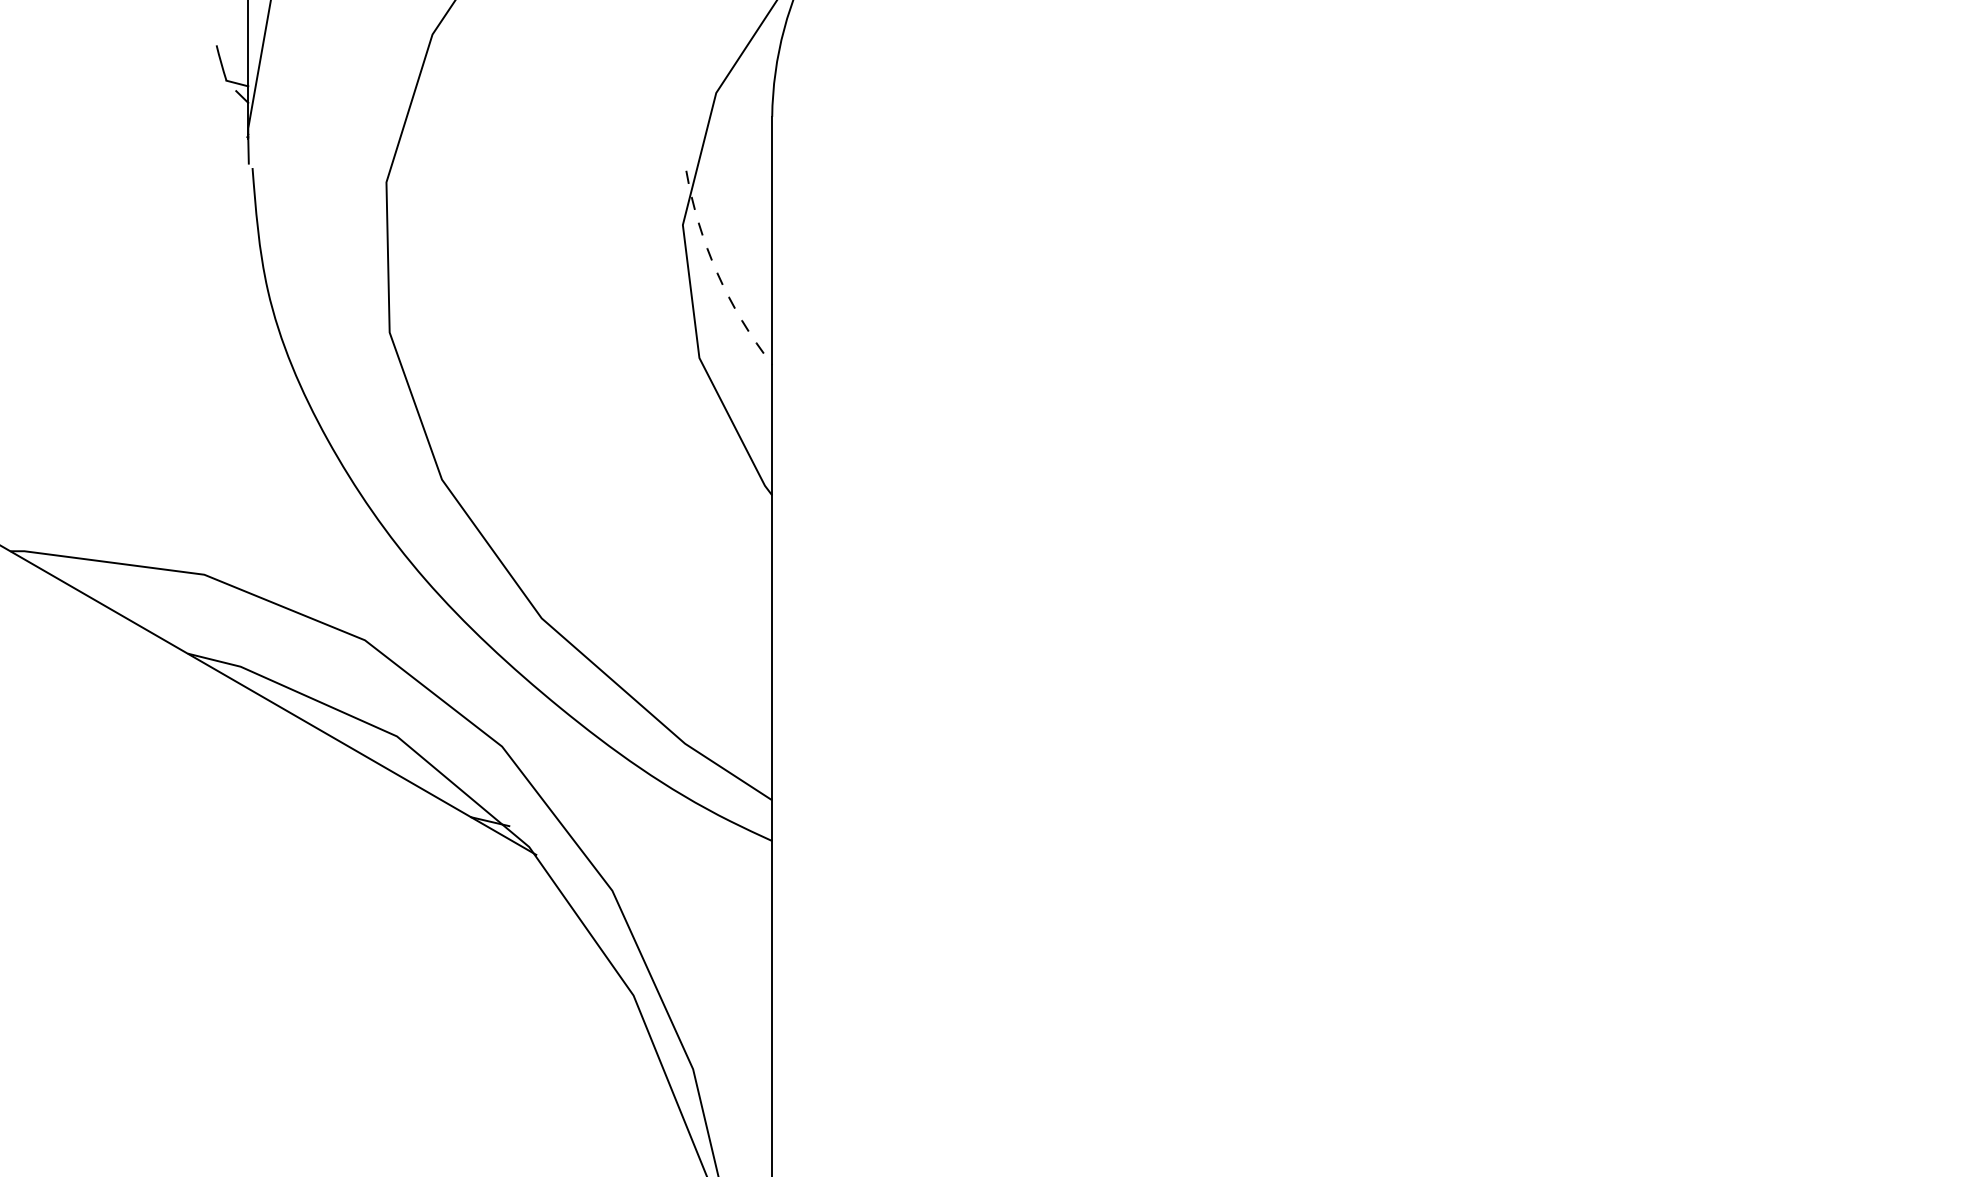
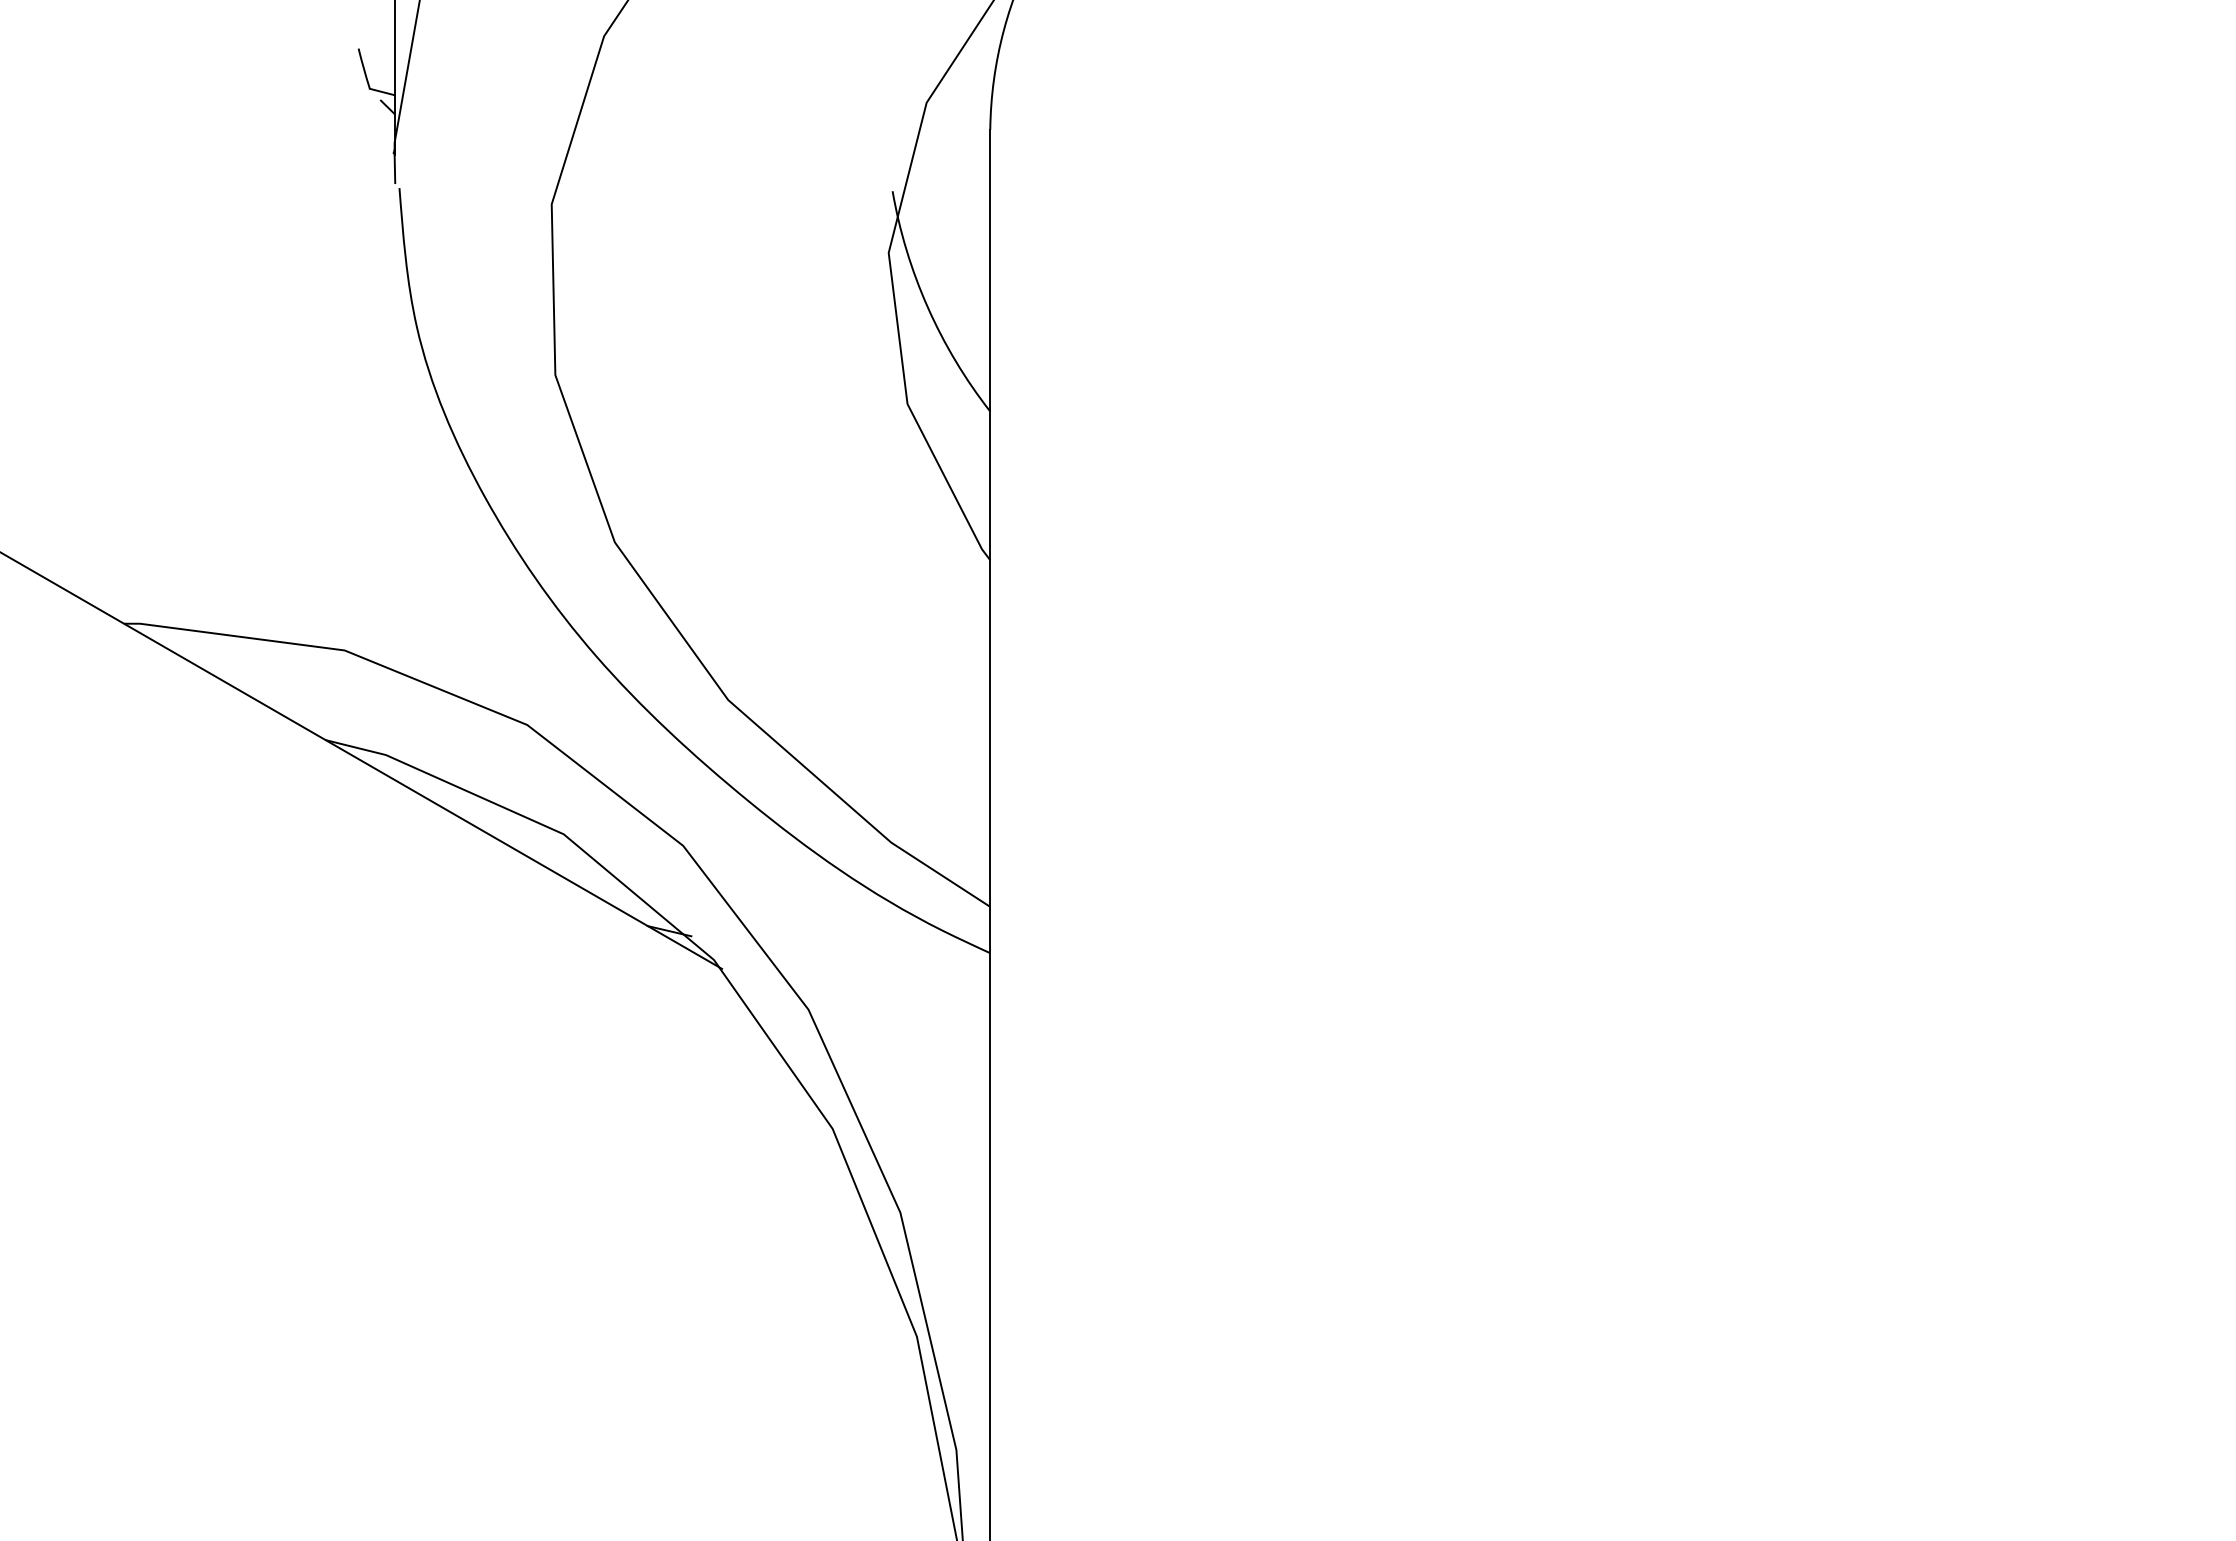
arc: (717, 273) -> (927, 307), dashed -> solid

